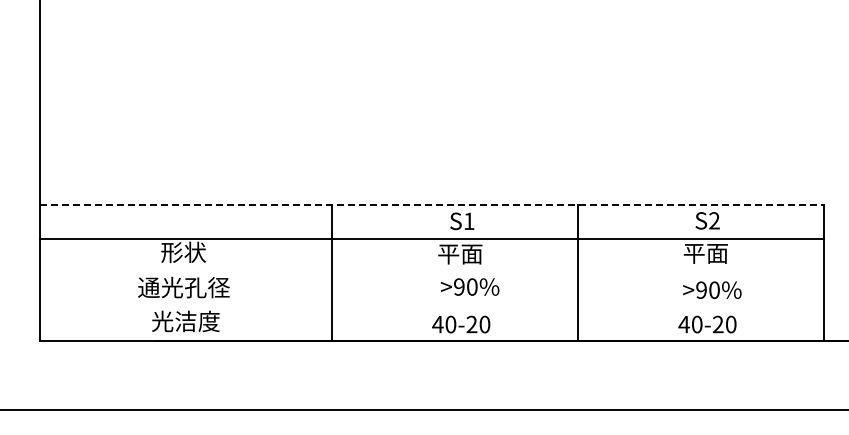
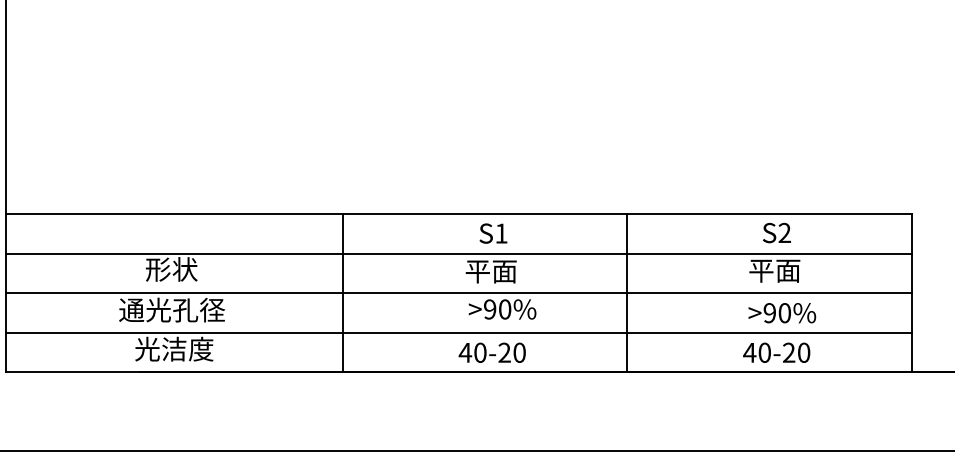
line: (432, 204) -> (459, 214), dashed -> solid
line: (432, 272) -> (459, 292), added
line: (432, 307) -> (459, 333), added

